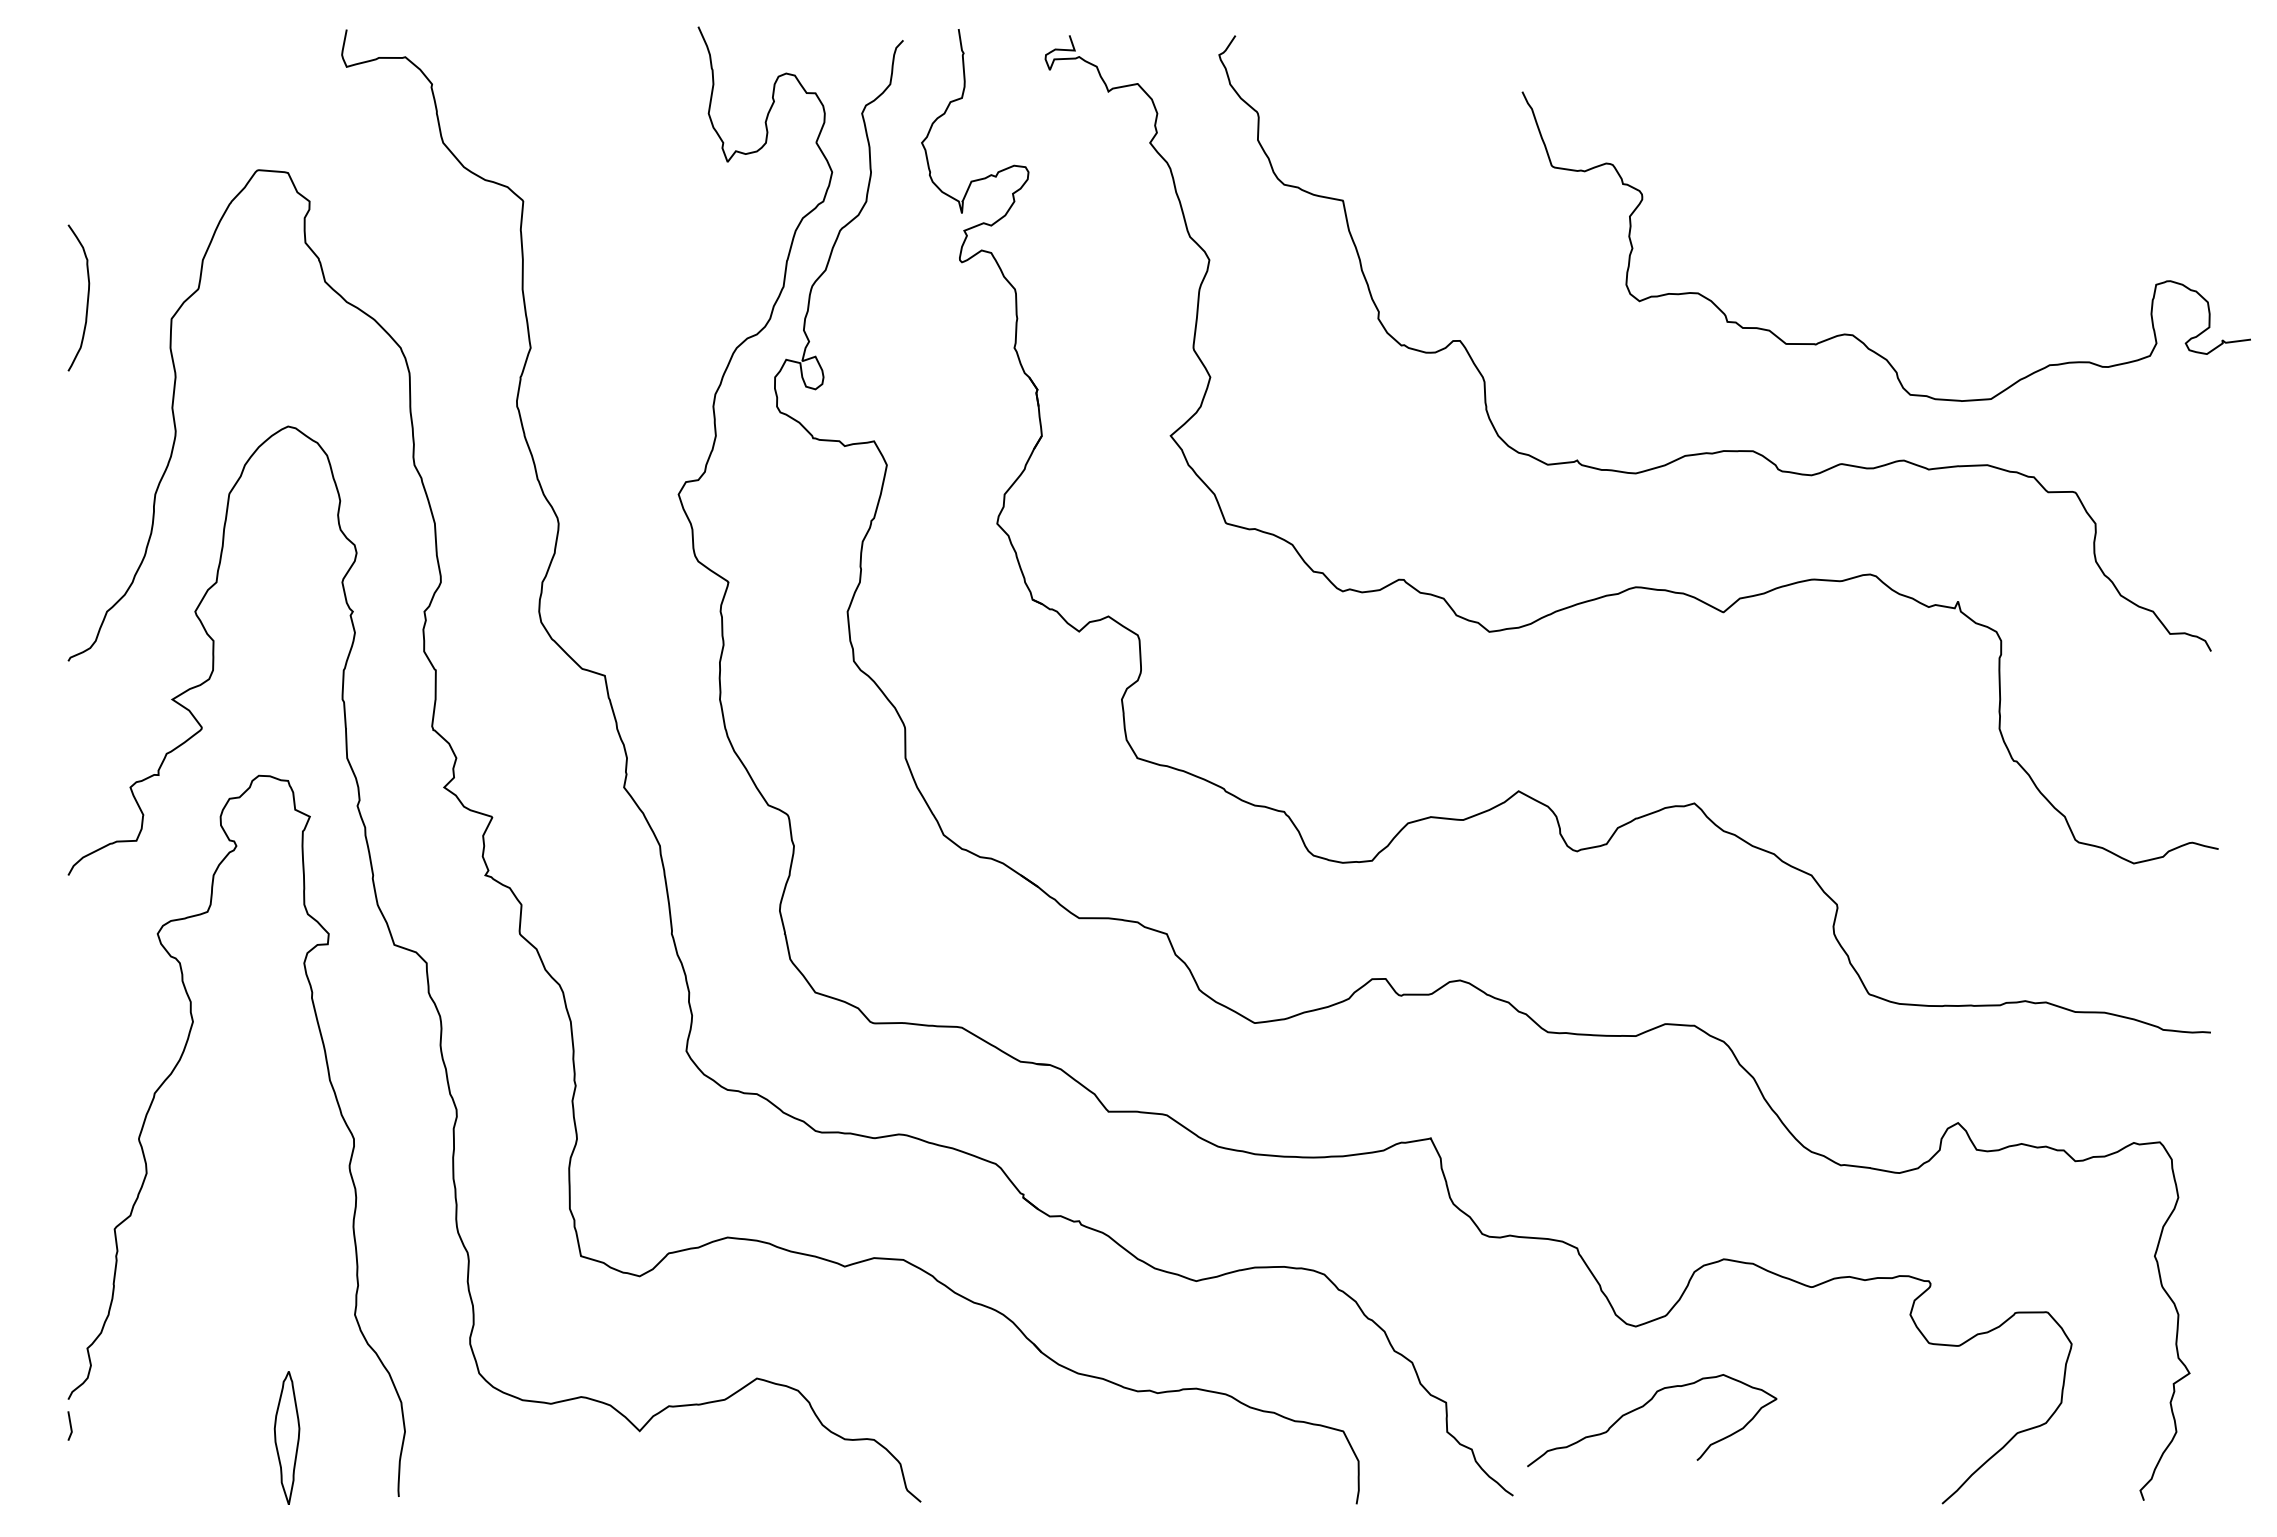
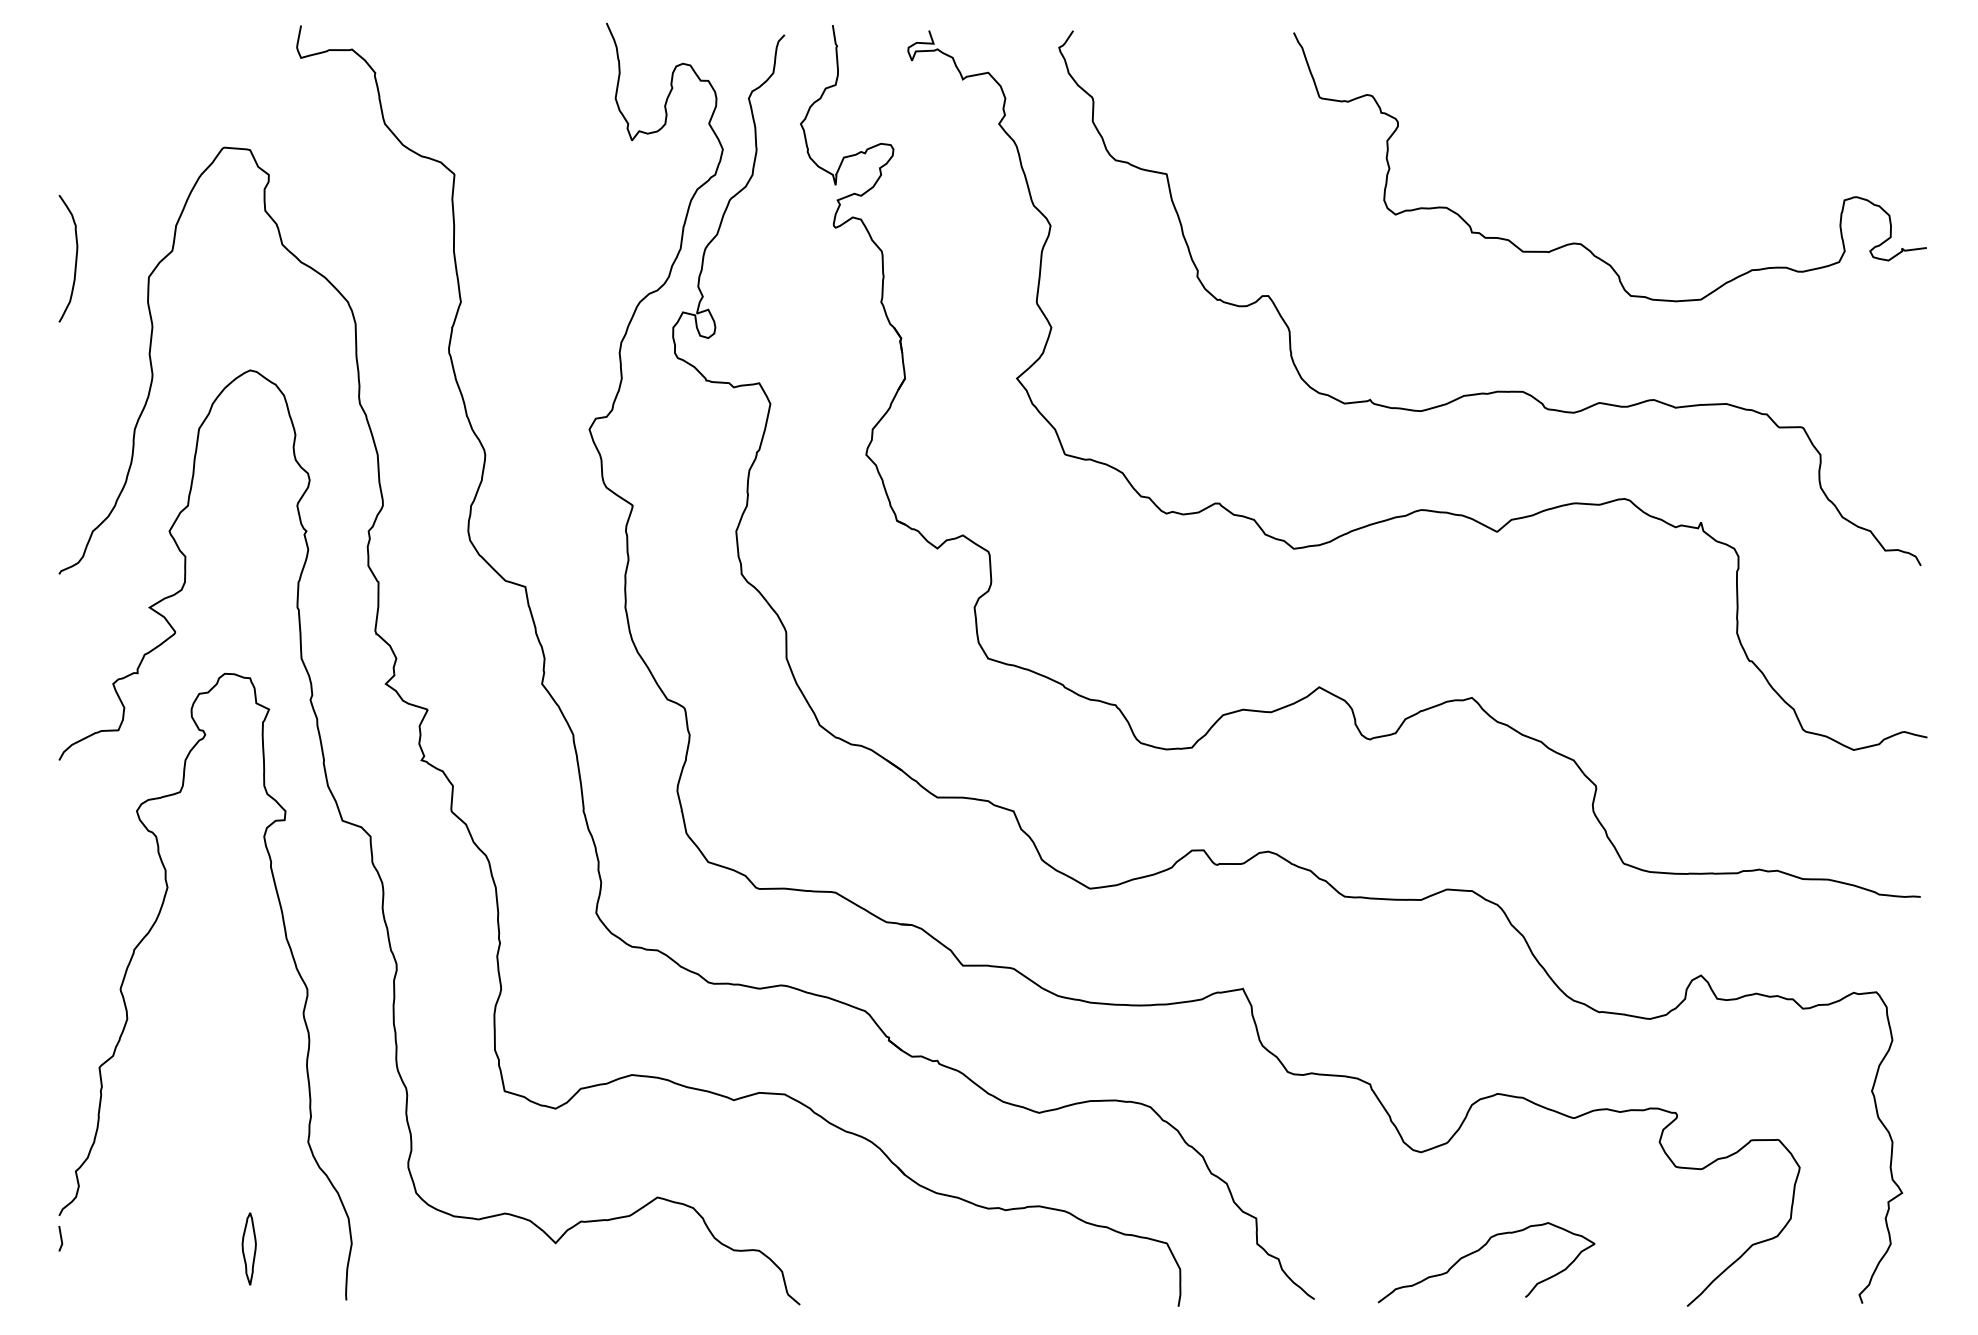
curve: (1853, 334) -> (1581, 243), moved
curve: (1643, 1407) -> (1479, 1251), moved
part: (286, 1437) -> (248, 1248), size x0.62

